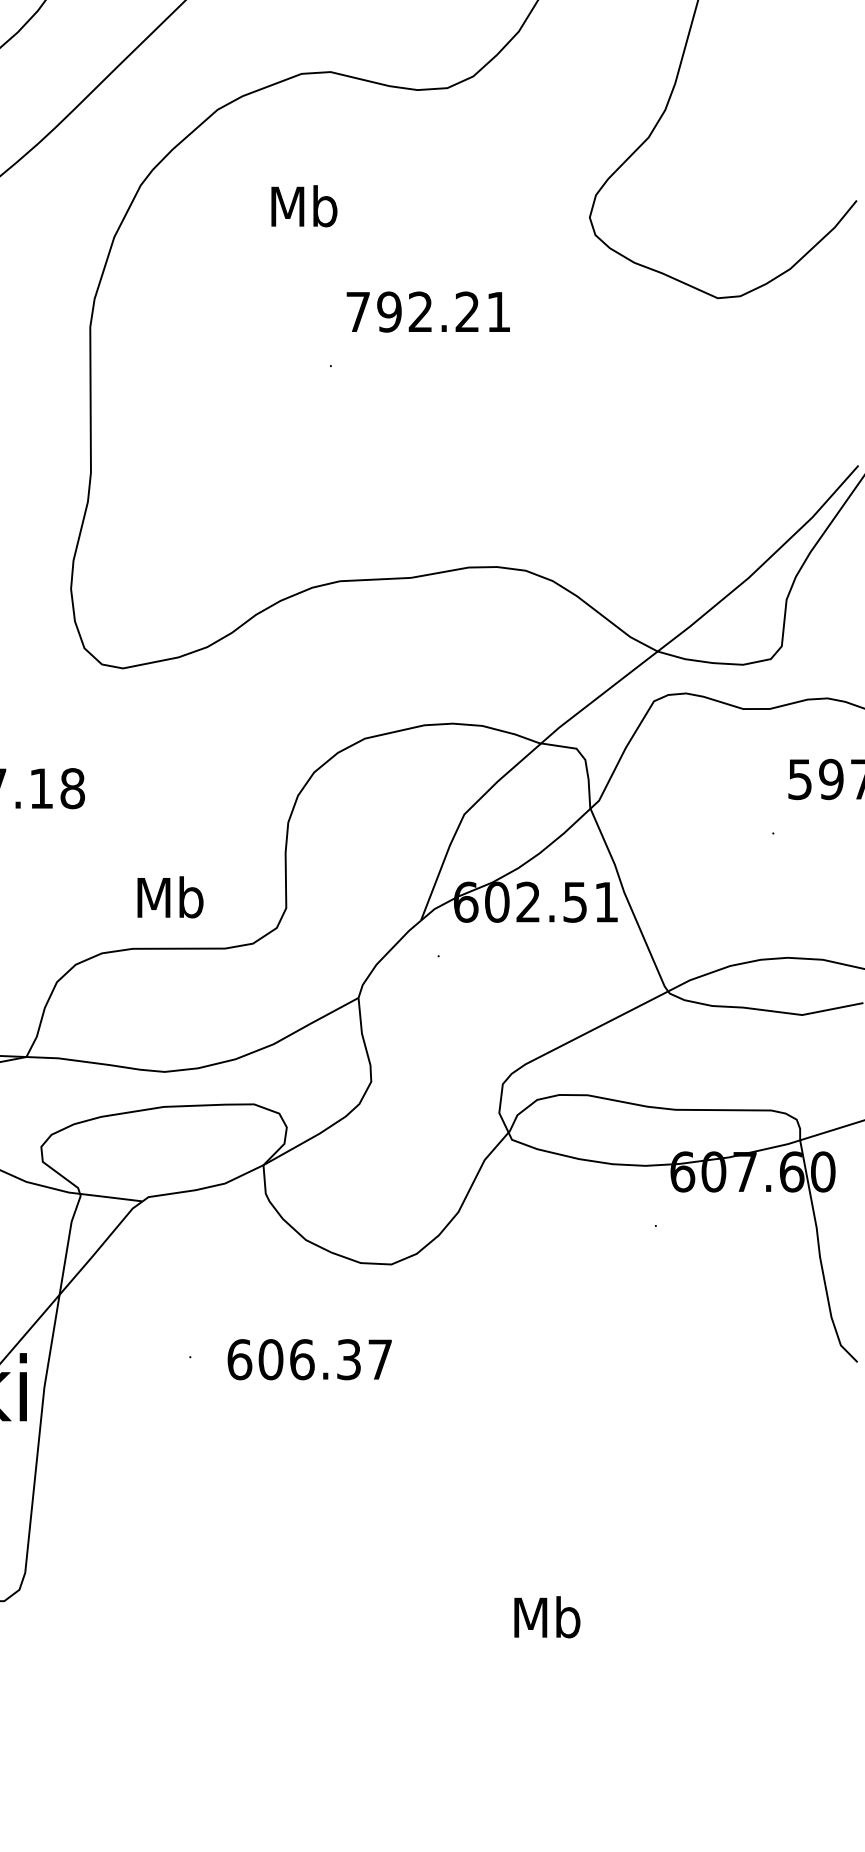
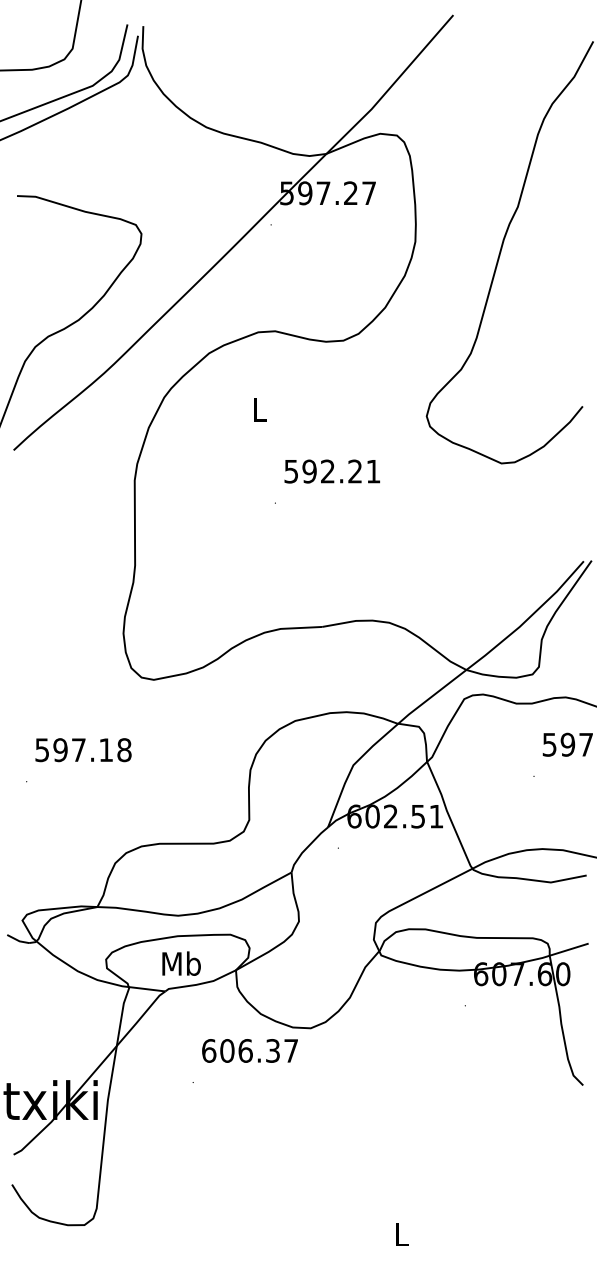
text: (303, 205) -> (259, 409), Mb -> L
text: (358, 311) -> (291, 471), 792.21 -> 592.21
text: (170, 897) -> (181, 963), moved
text: (308, 1358) -> (249, 1050), moved
text: (546, 1617) -> (401, 1234), Mb -> L

